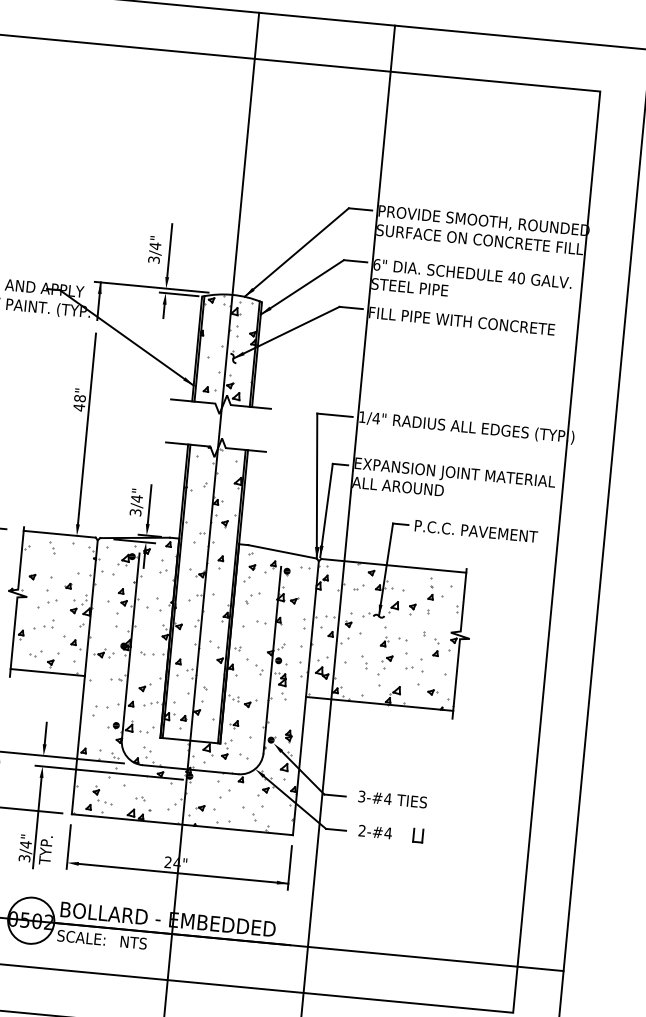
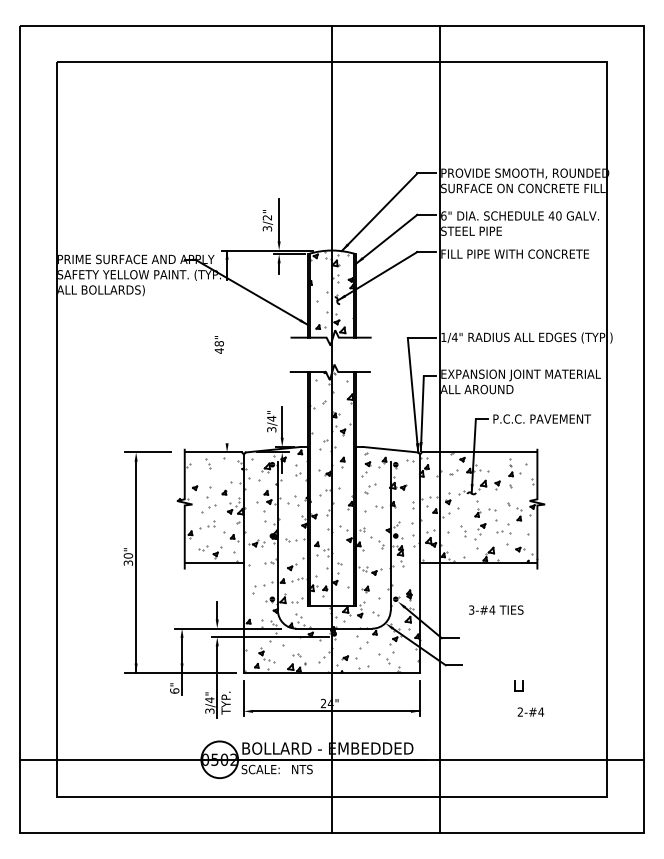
text: (154, 245) -> (266, 217), 3/4" -> 3/2"
line: (87, 429) -> (227, 367), removed
text: (393, 798) -> (496, 609), moved
text: (374, 831) -> (530, 711), moved
part: (417, 835) -> (518, 685), moved

